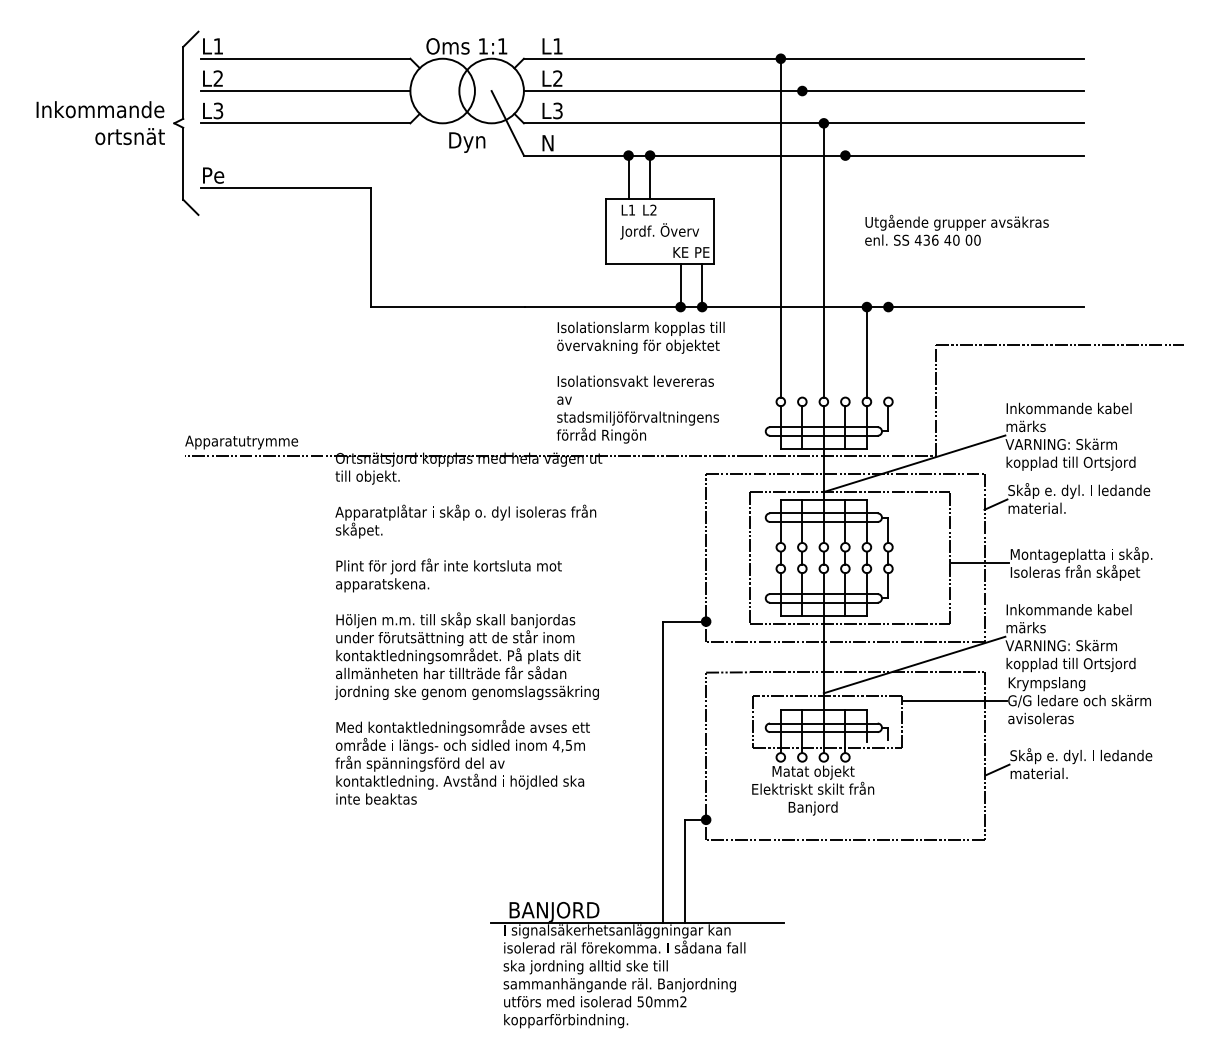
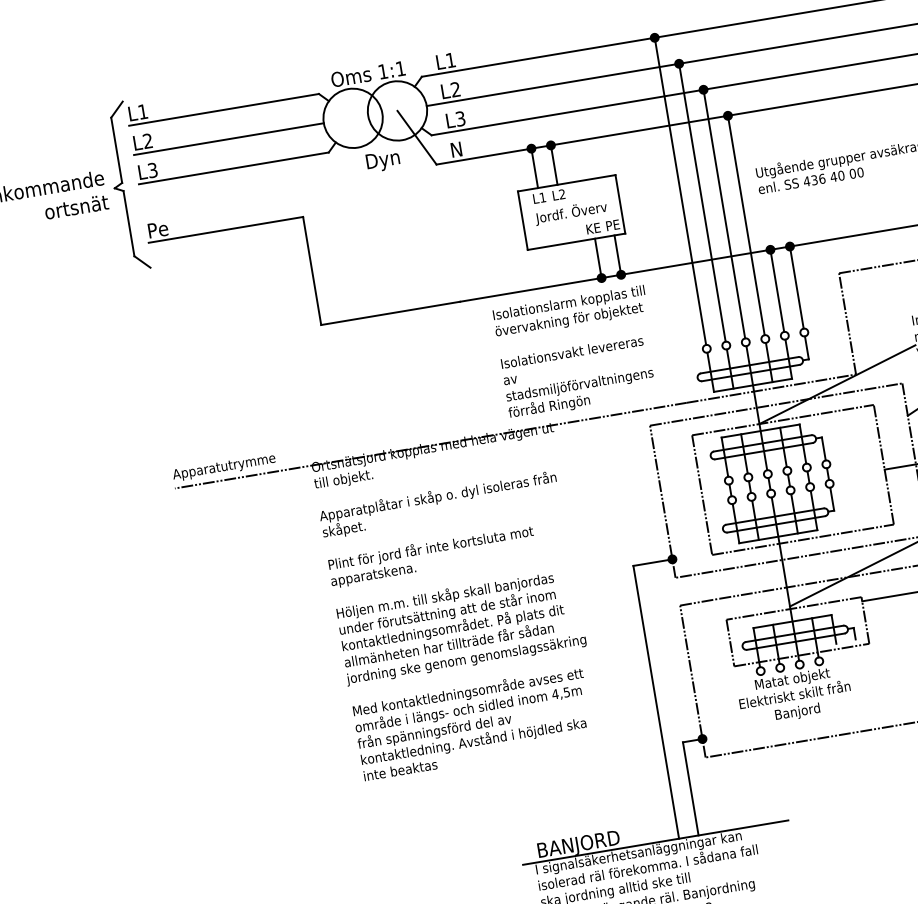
line: (802, 244) -> (702, 202), added
line: (845, 276) -> (746, 225), added
line: (888, 352) -> (796, 287), added

